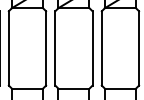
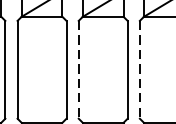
line: (55, 48) -> (78, 69), solid -> dashed
line: (101, 48) -> (139, 69), solid -> dashed

